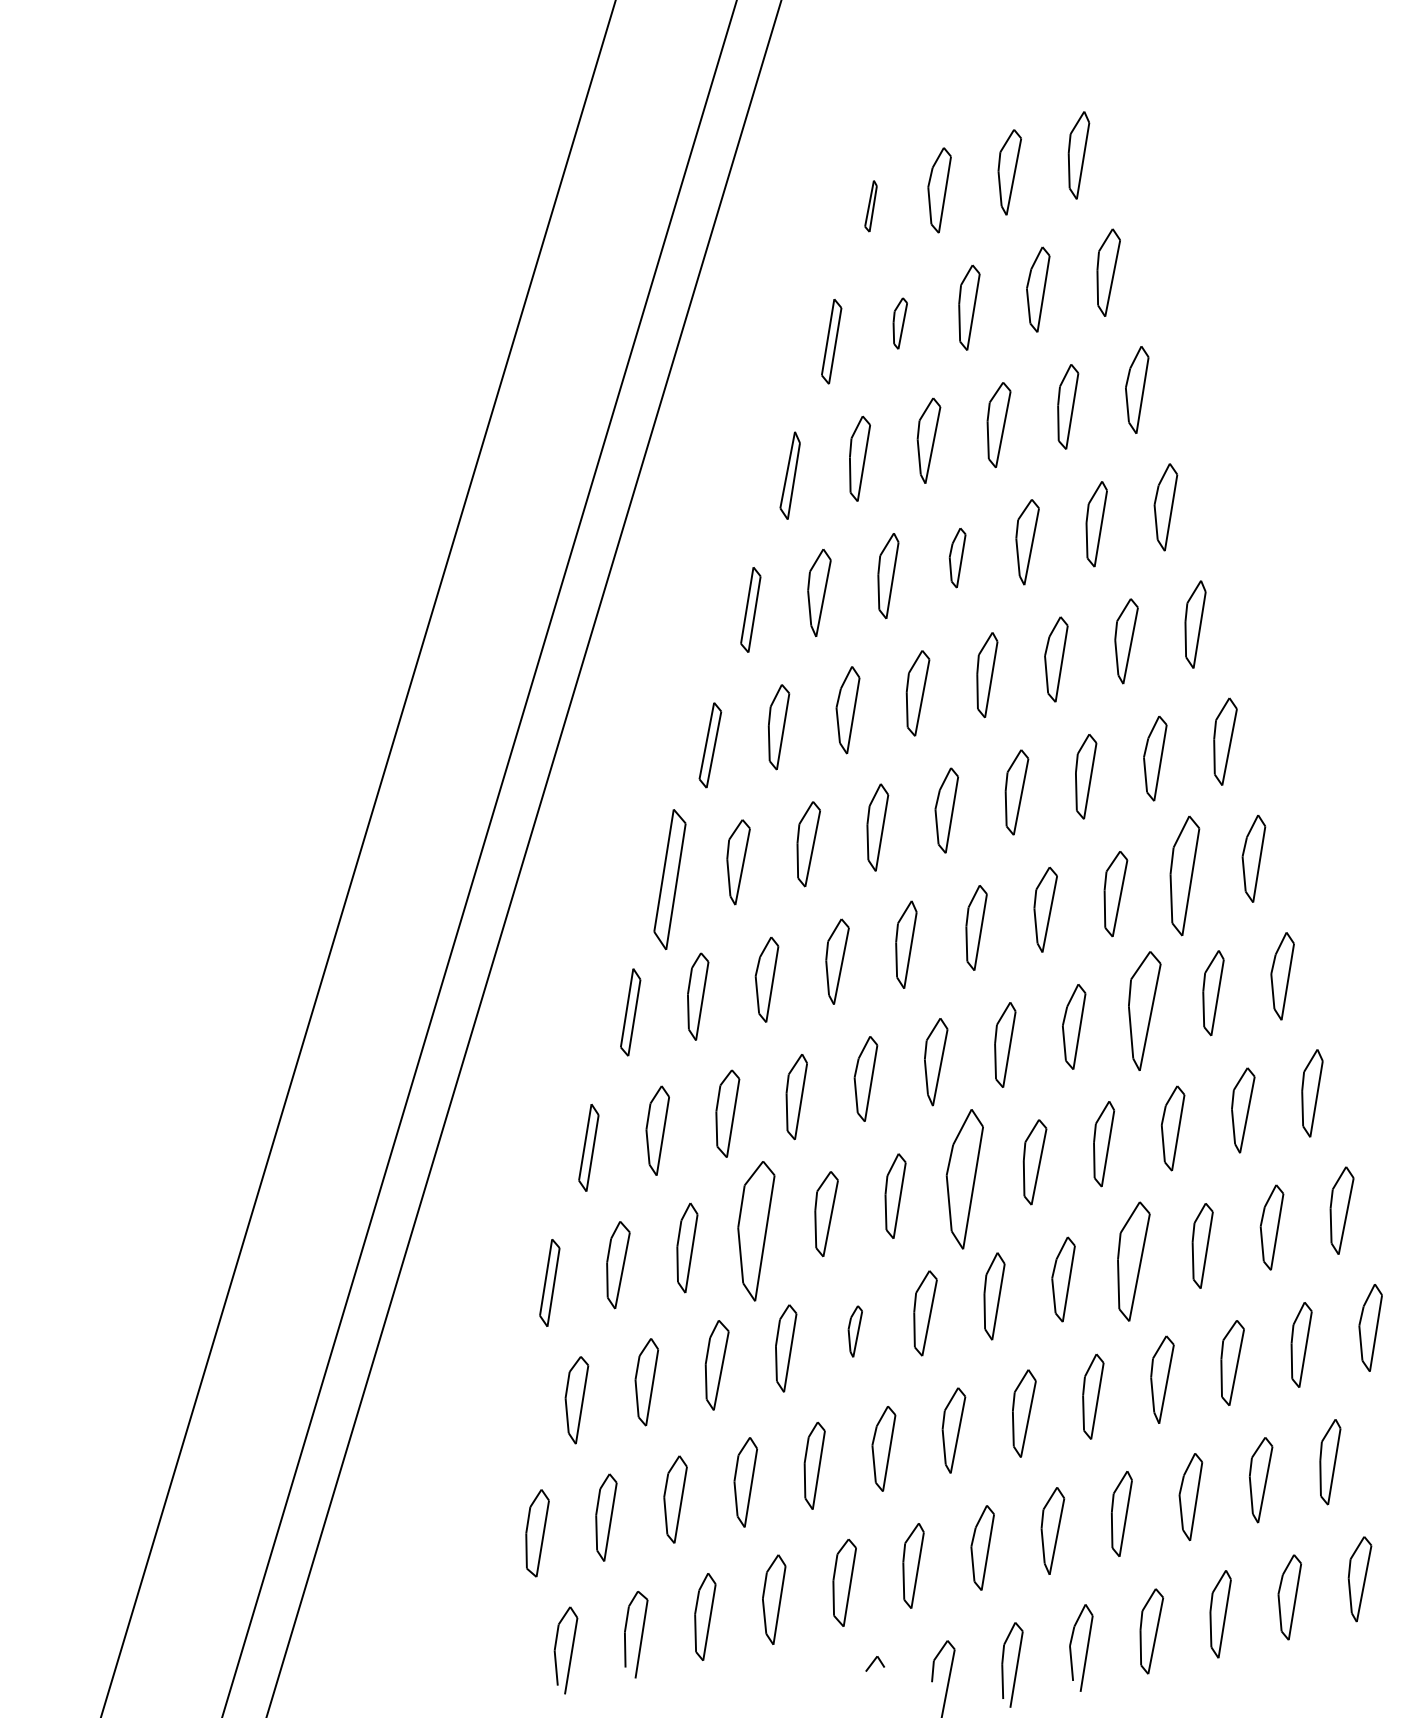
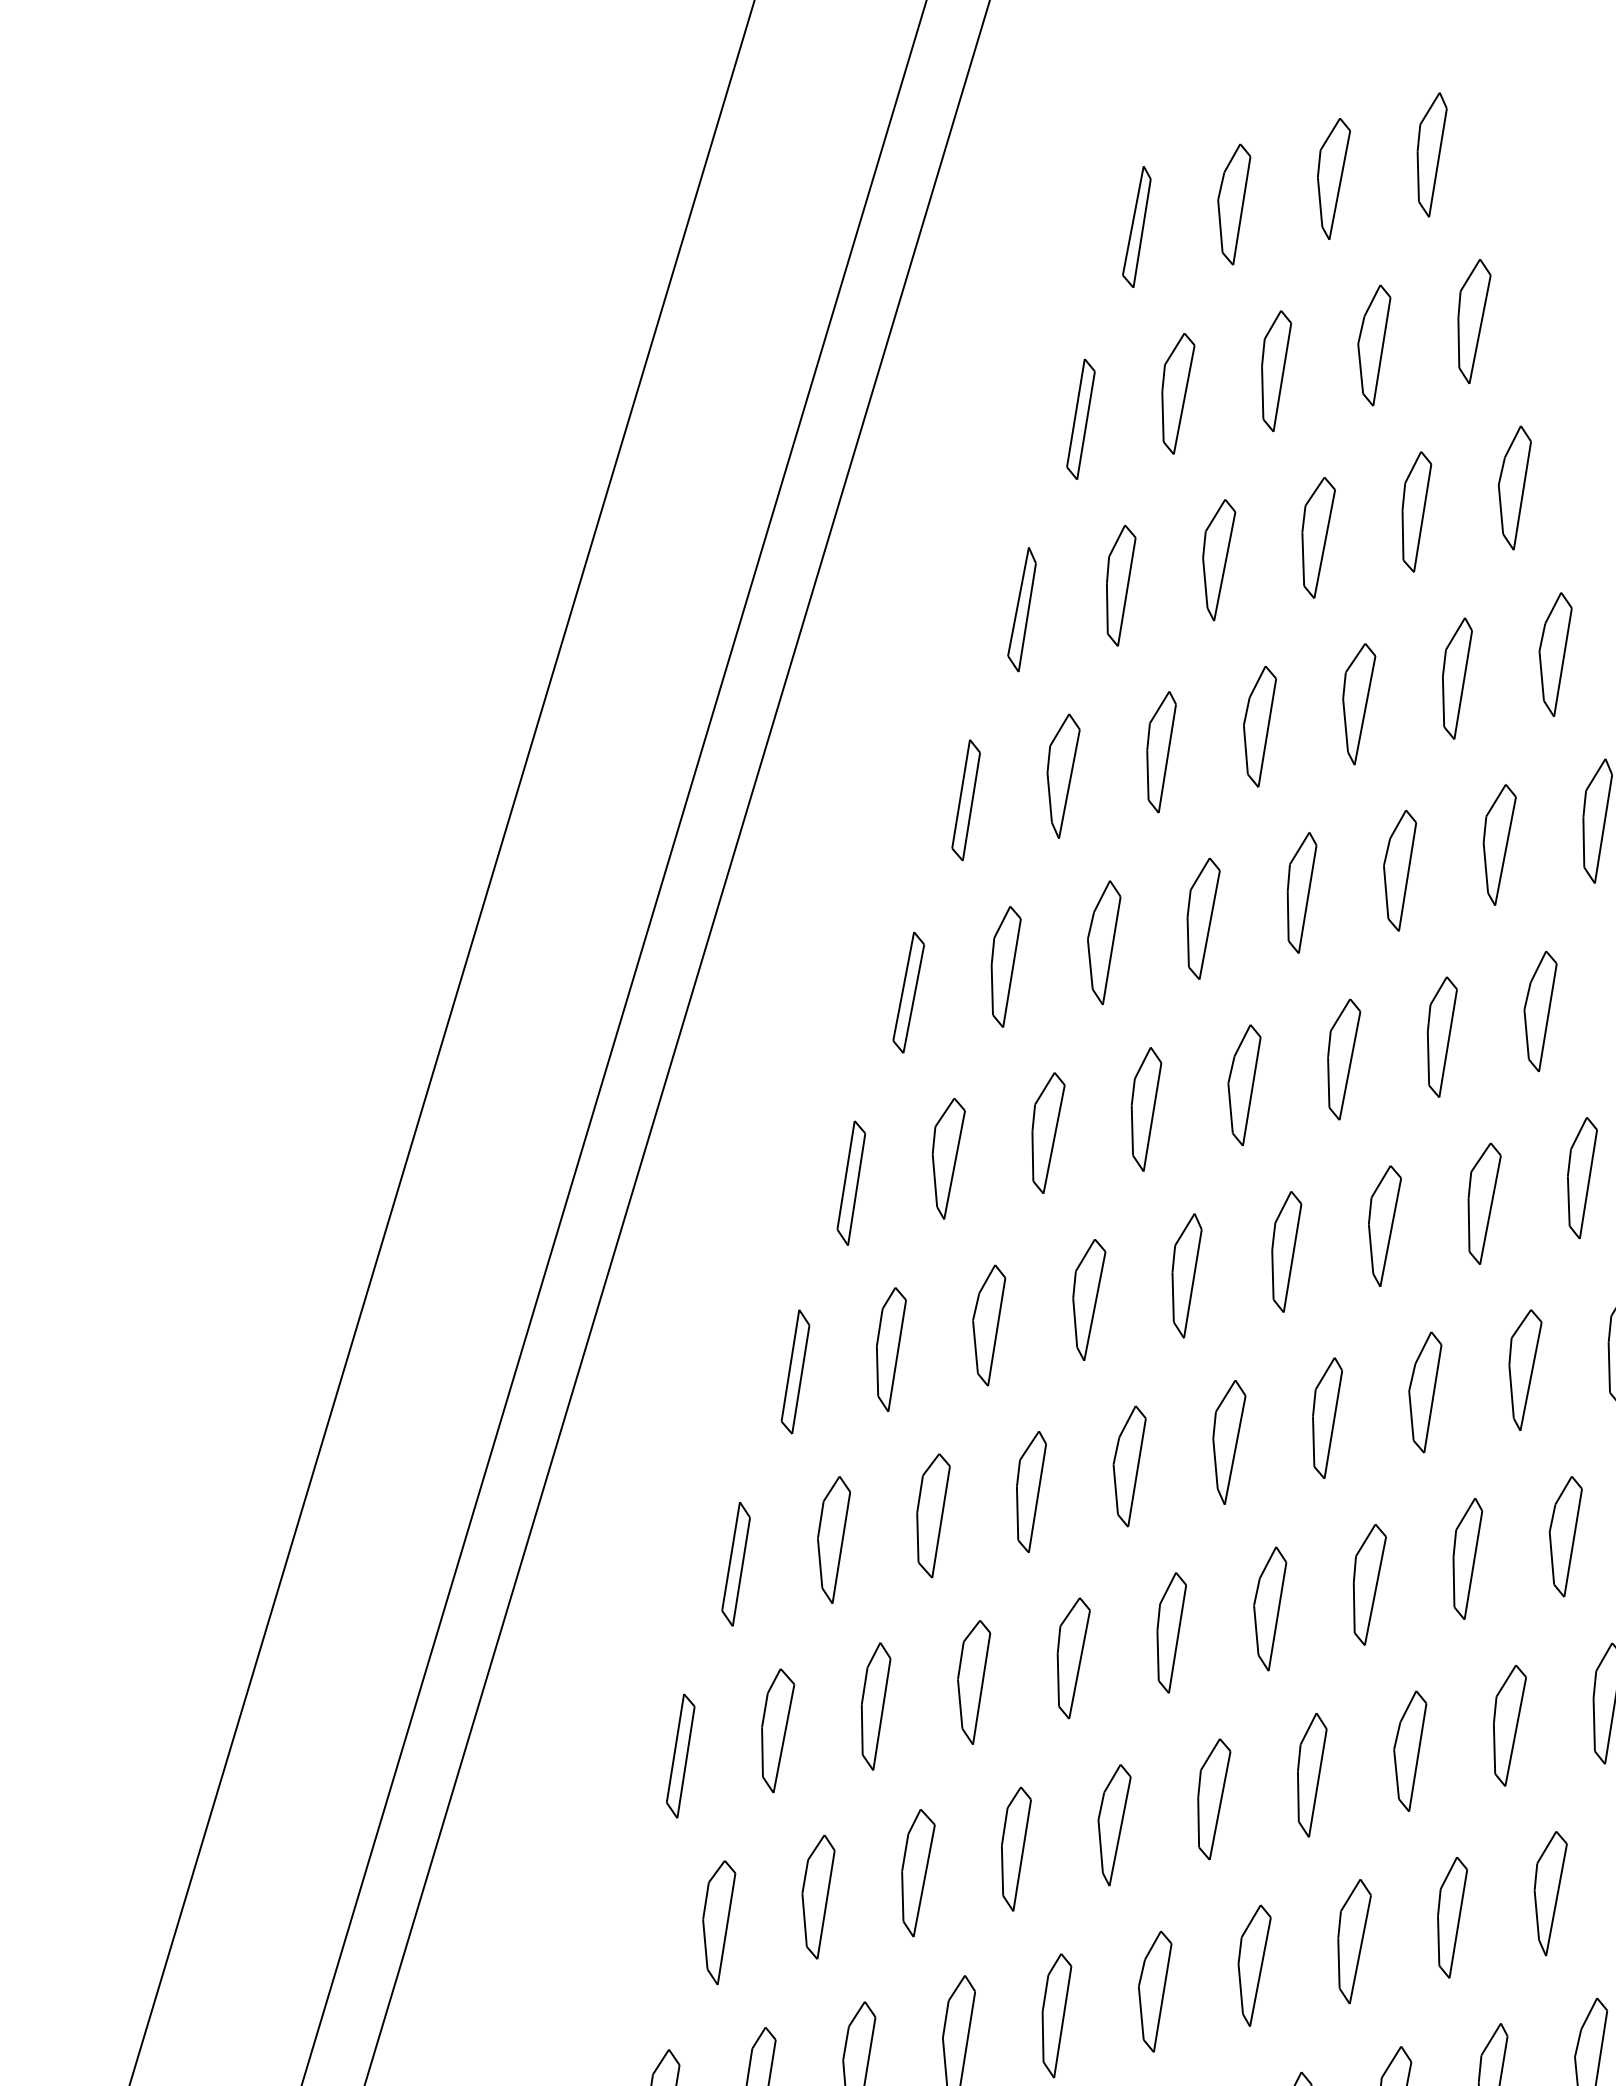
part: (870, 206) -> (1136, 227), size x1.67
part: (900, 323) -> (1178, 393), size x1.67
part: (957, 557) -> (1259, 725), size x1.43
part: (1184, 875) -> (1582, 1177), size x0.71
part: (669, 879) -> (850, 1183), size x0.62
part: (1144, 1011) -> (1525, 1370), size x0.71
part: (964, 1179) -> (1269, 1609), size x0.62
part: (756, 1230) -> (974, 1681), size x0.62
part: (1133, 1261) -> (1509, 1725), size x0.71
part: (855, 1331) -> (1114, 1825), size x1.67

